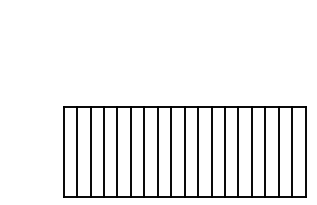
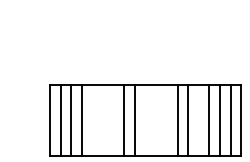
line: (117, 152) -> (92, 120), removed
line: (130, 152) -> (102, 120), removed
line: (144, 152) -> (113, 120), removed
line: (184, 152) -> (145, 120), removed
line: (198, 152) -> (156, 120), removed
line: (211, 152) -> (166, 120), removed
line: (251, 152) -> (198, 120), removed

